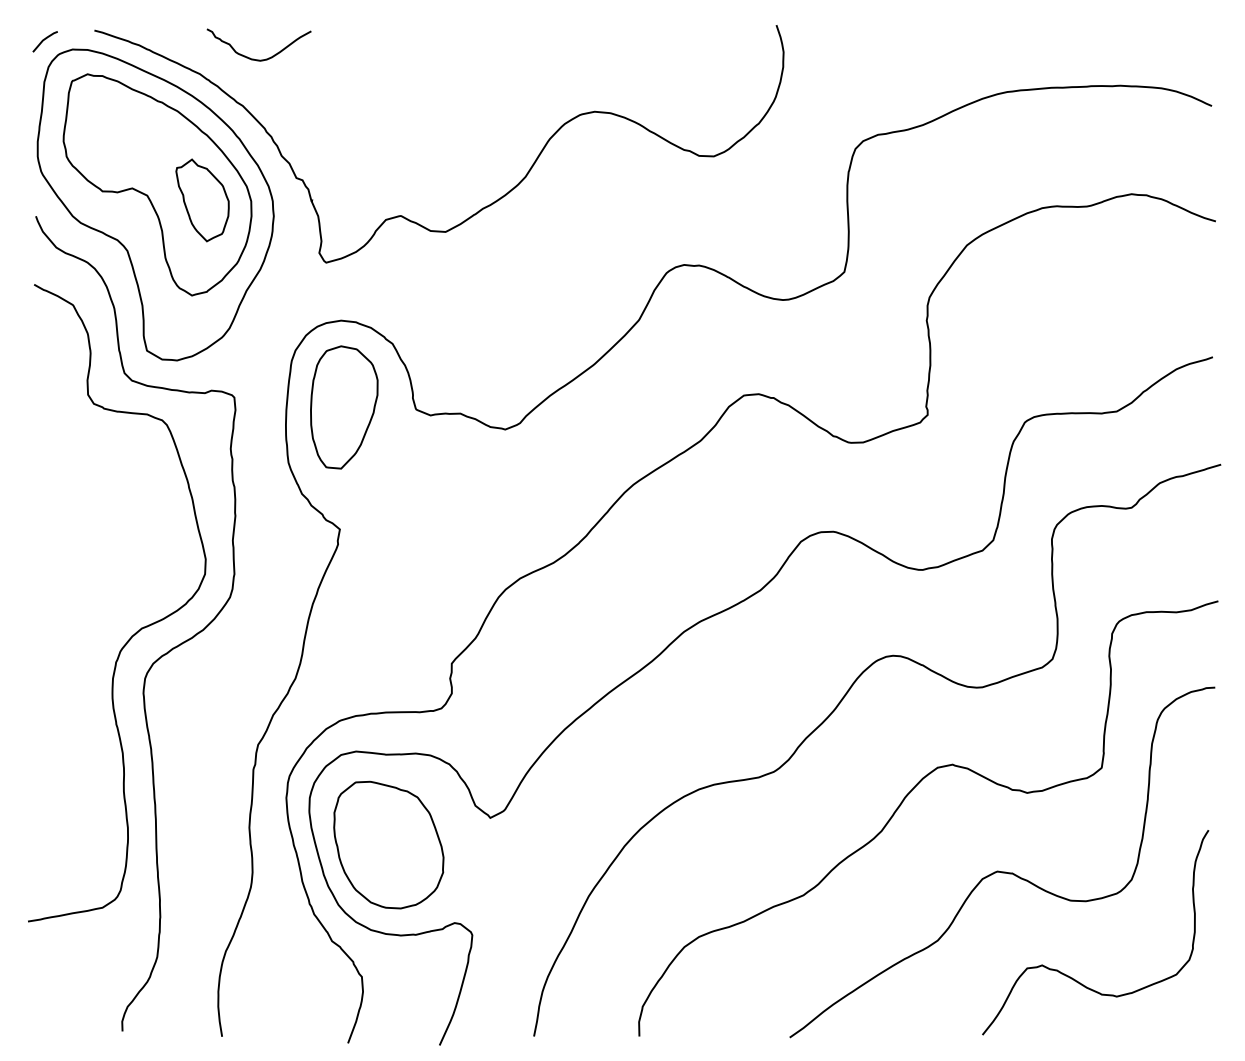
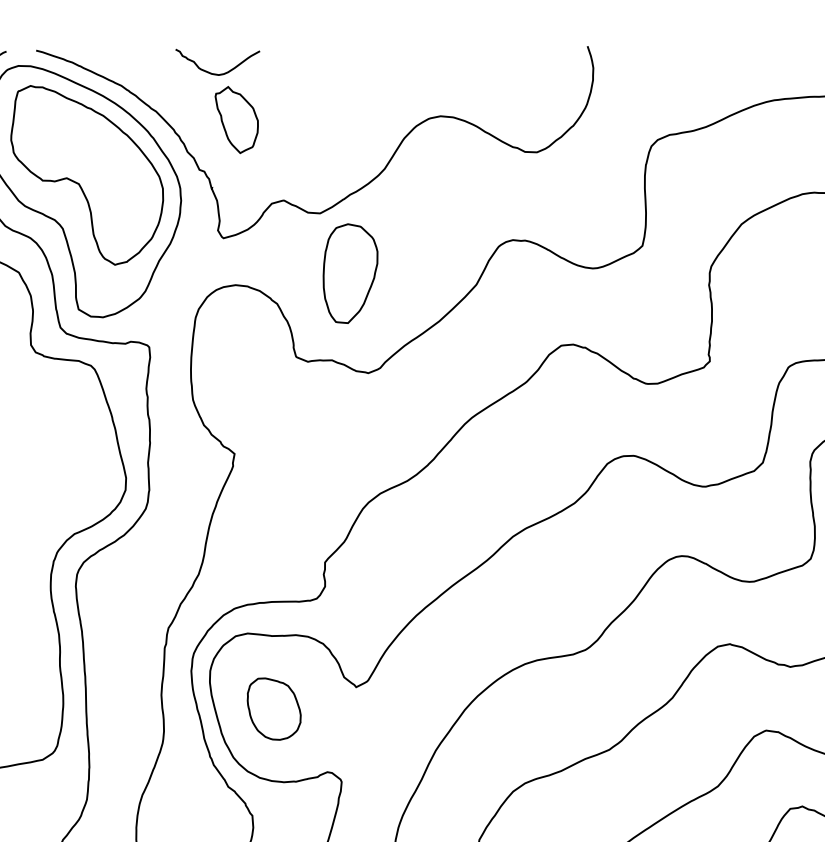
curve: (253, 58) -> (213, 73), moved
part: (202, 200) -> (236, 120), moved
part: (344, 407) -> (350, 273), moved
part: (388, 844) -> (273, 708), size x0.6

